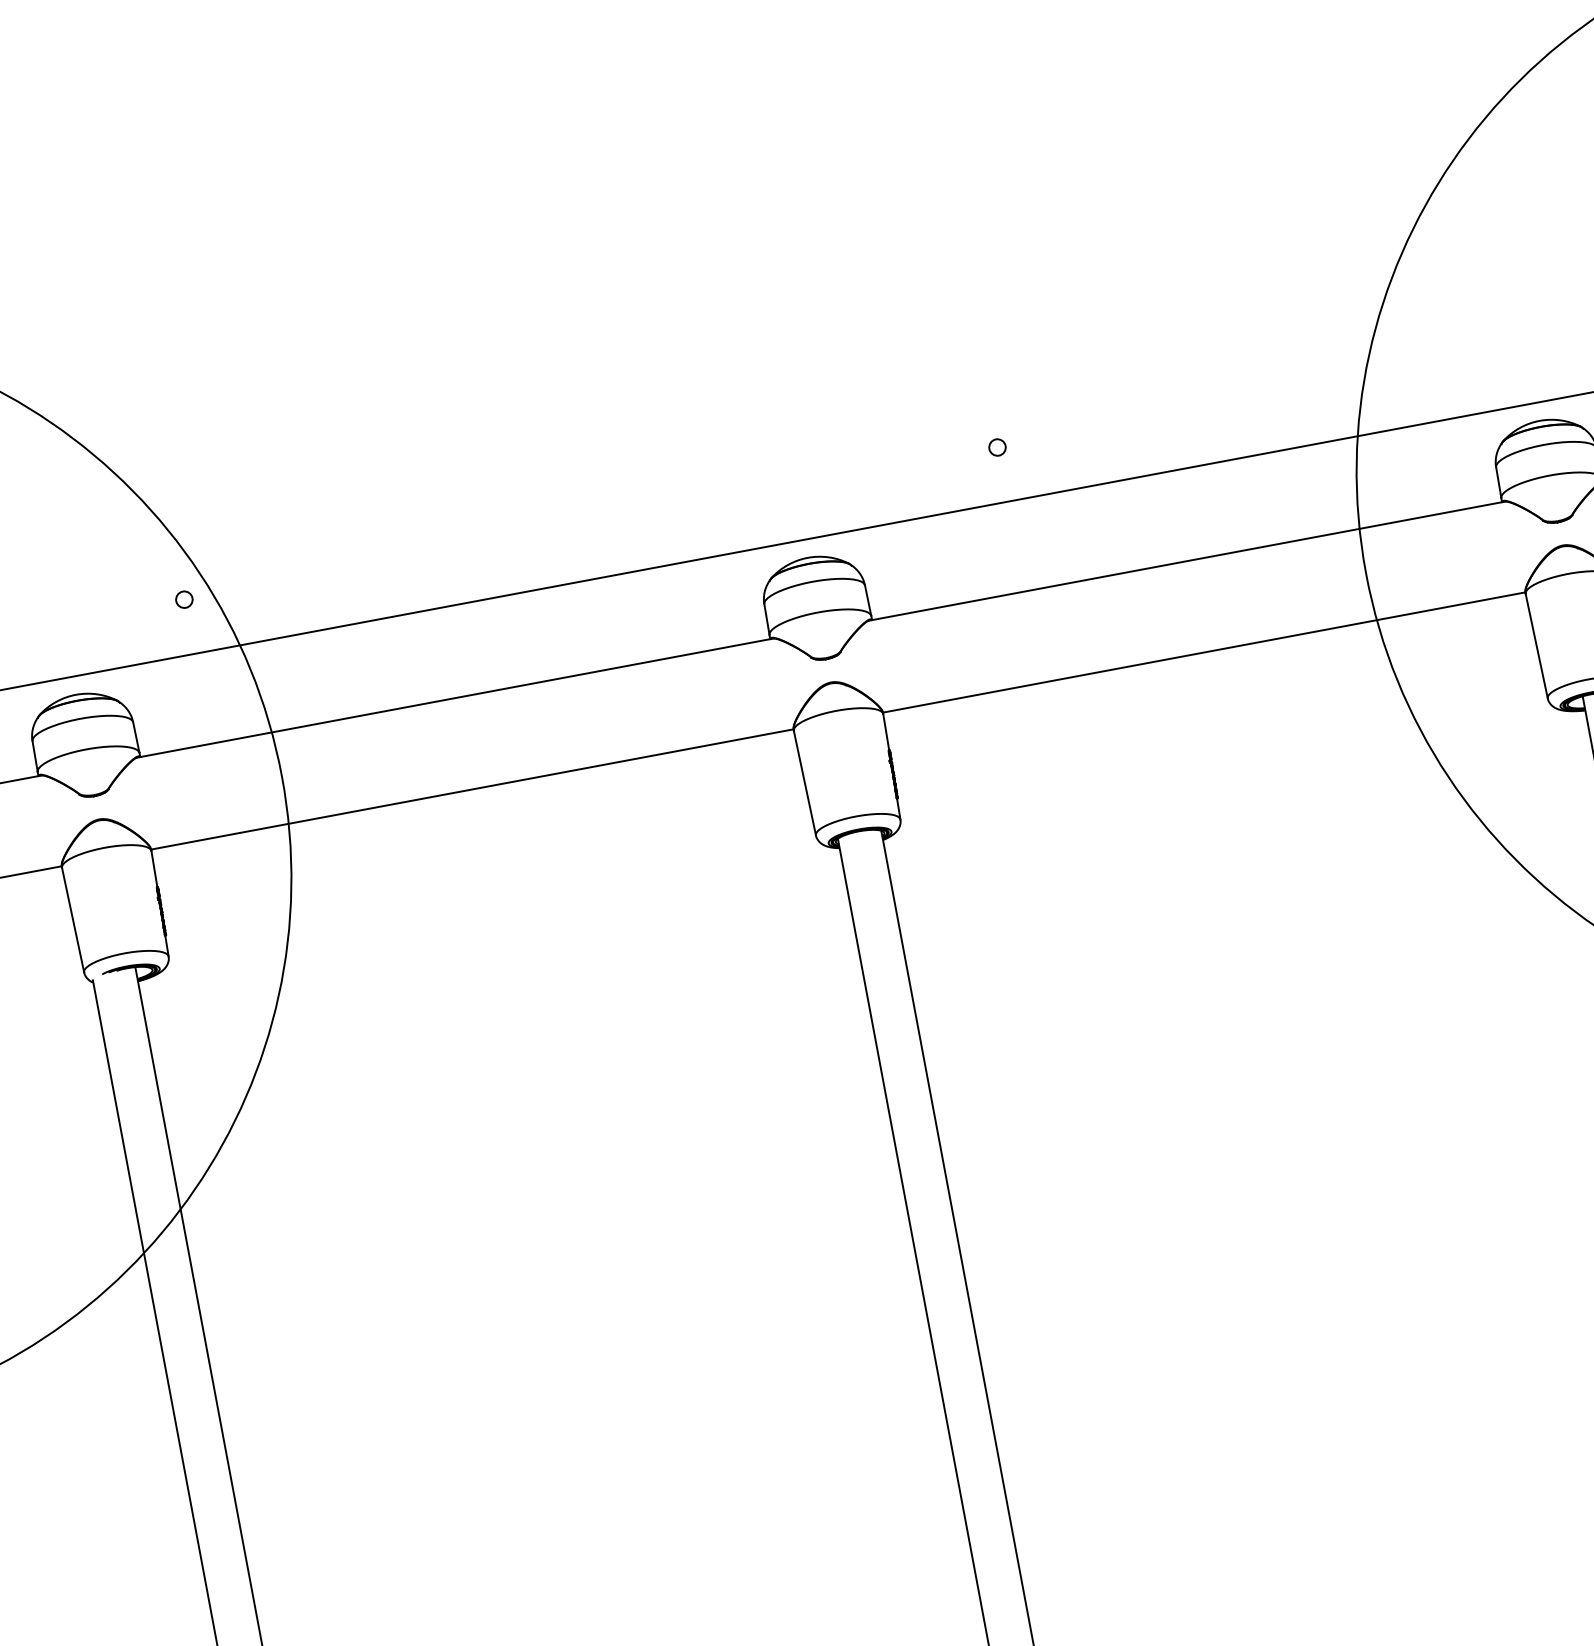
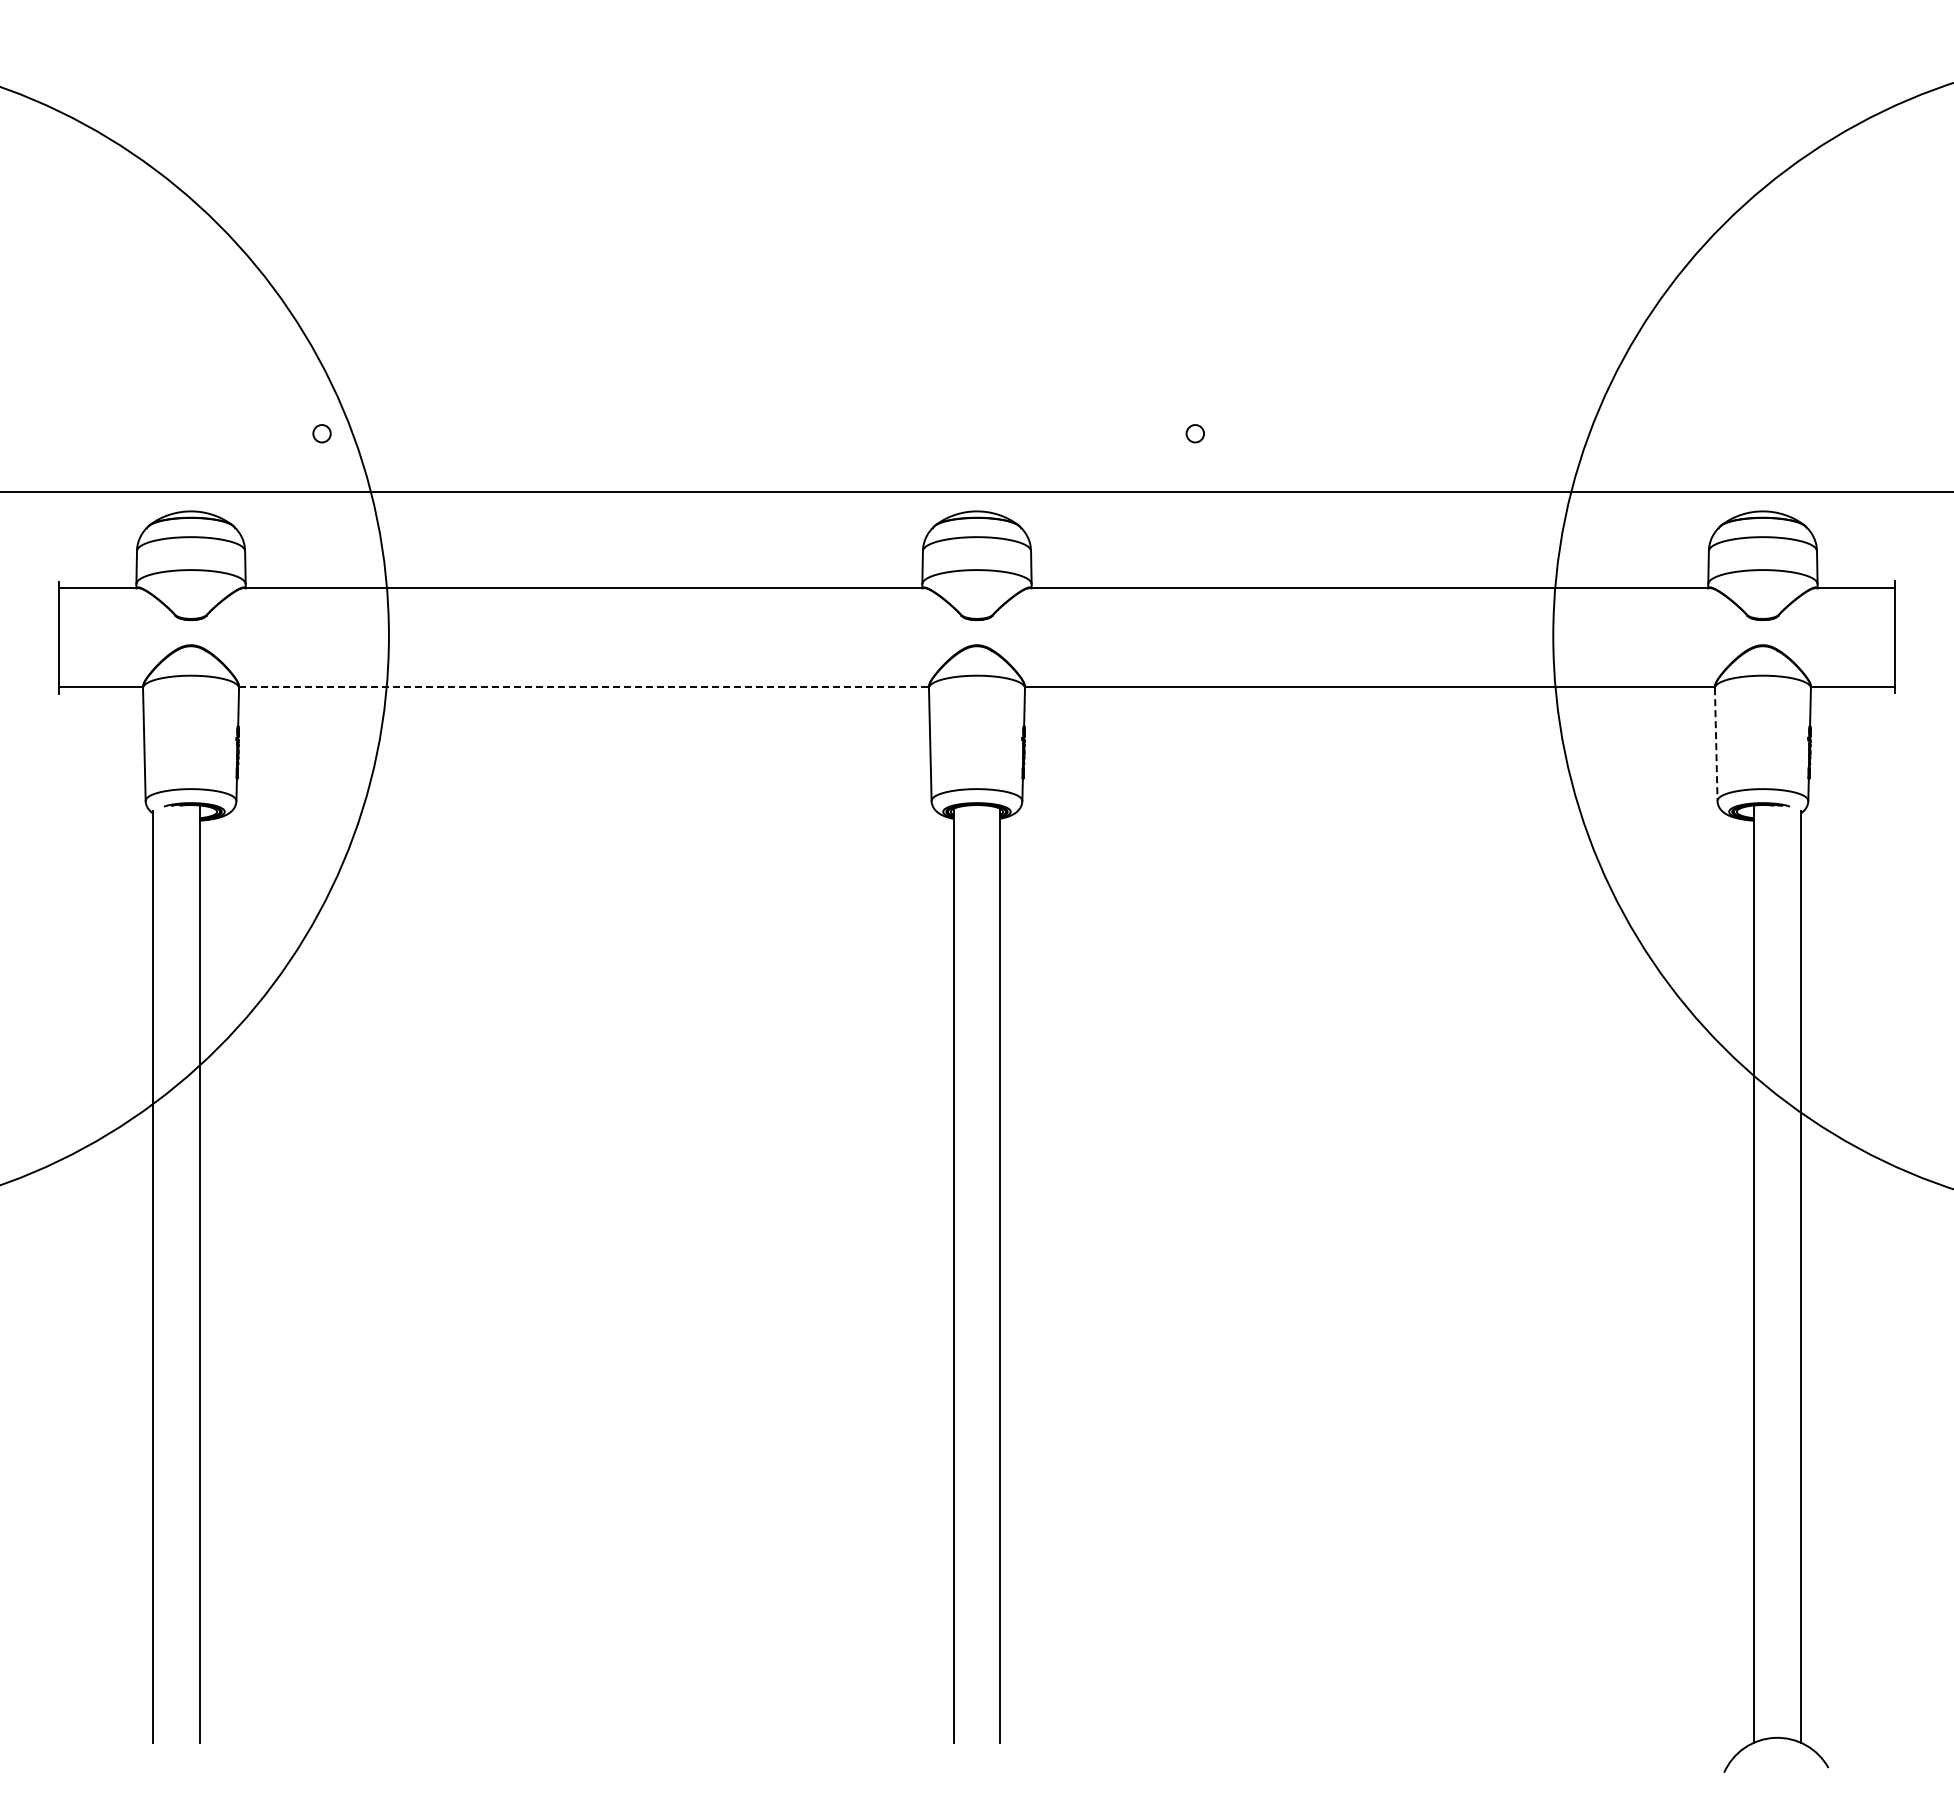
line: (1537, 646) -> (1716, 745), solid -> dashed
line: (472, 789) -> (584, 686), solid -> dashed

